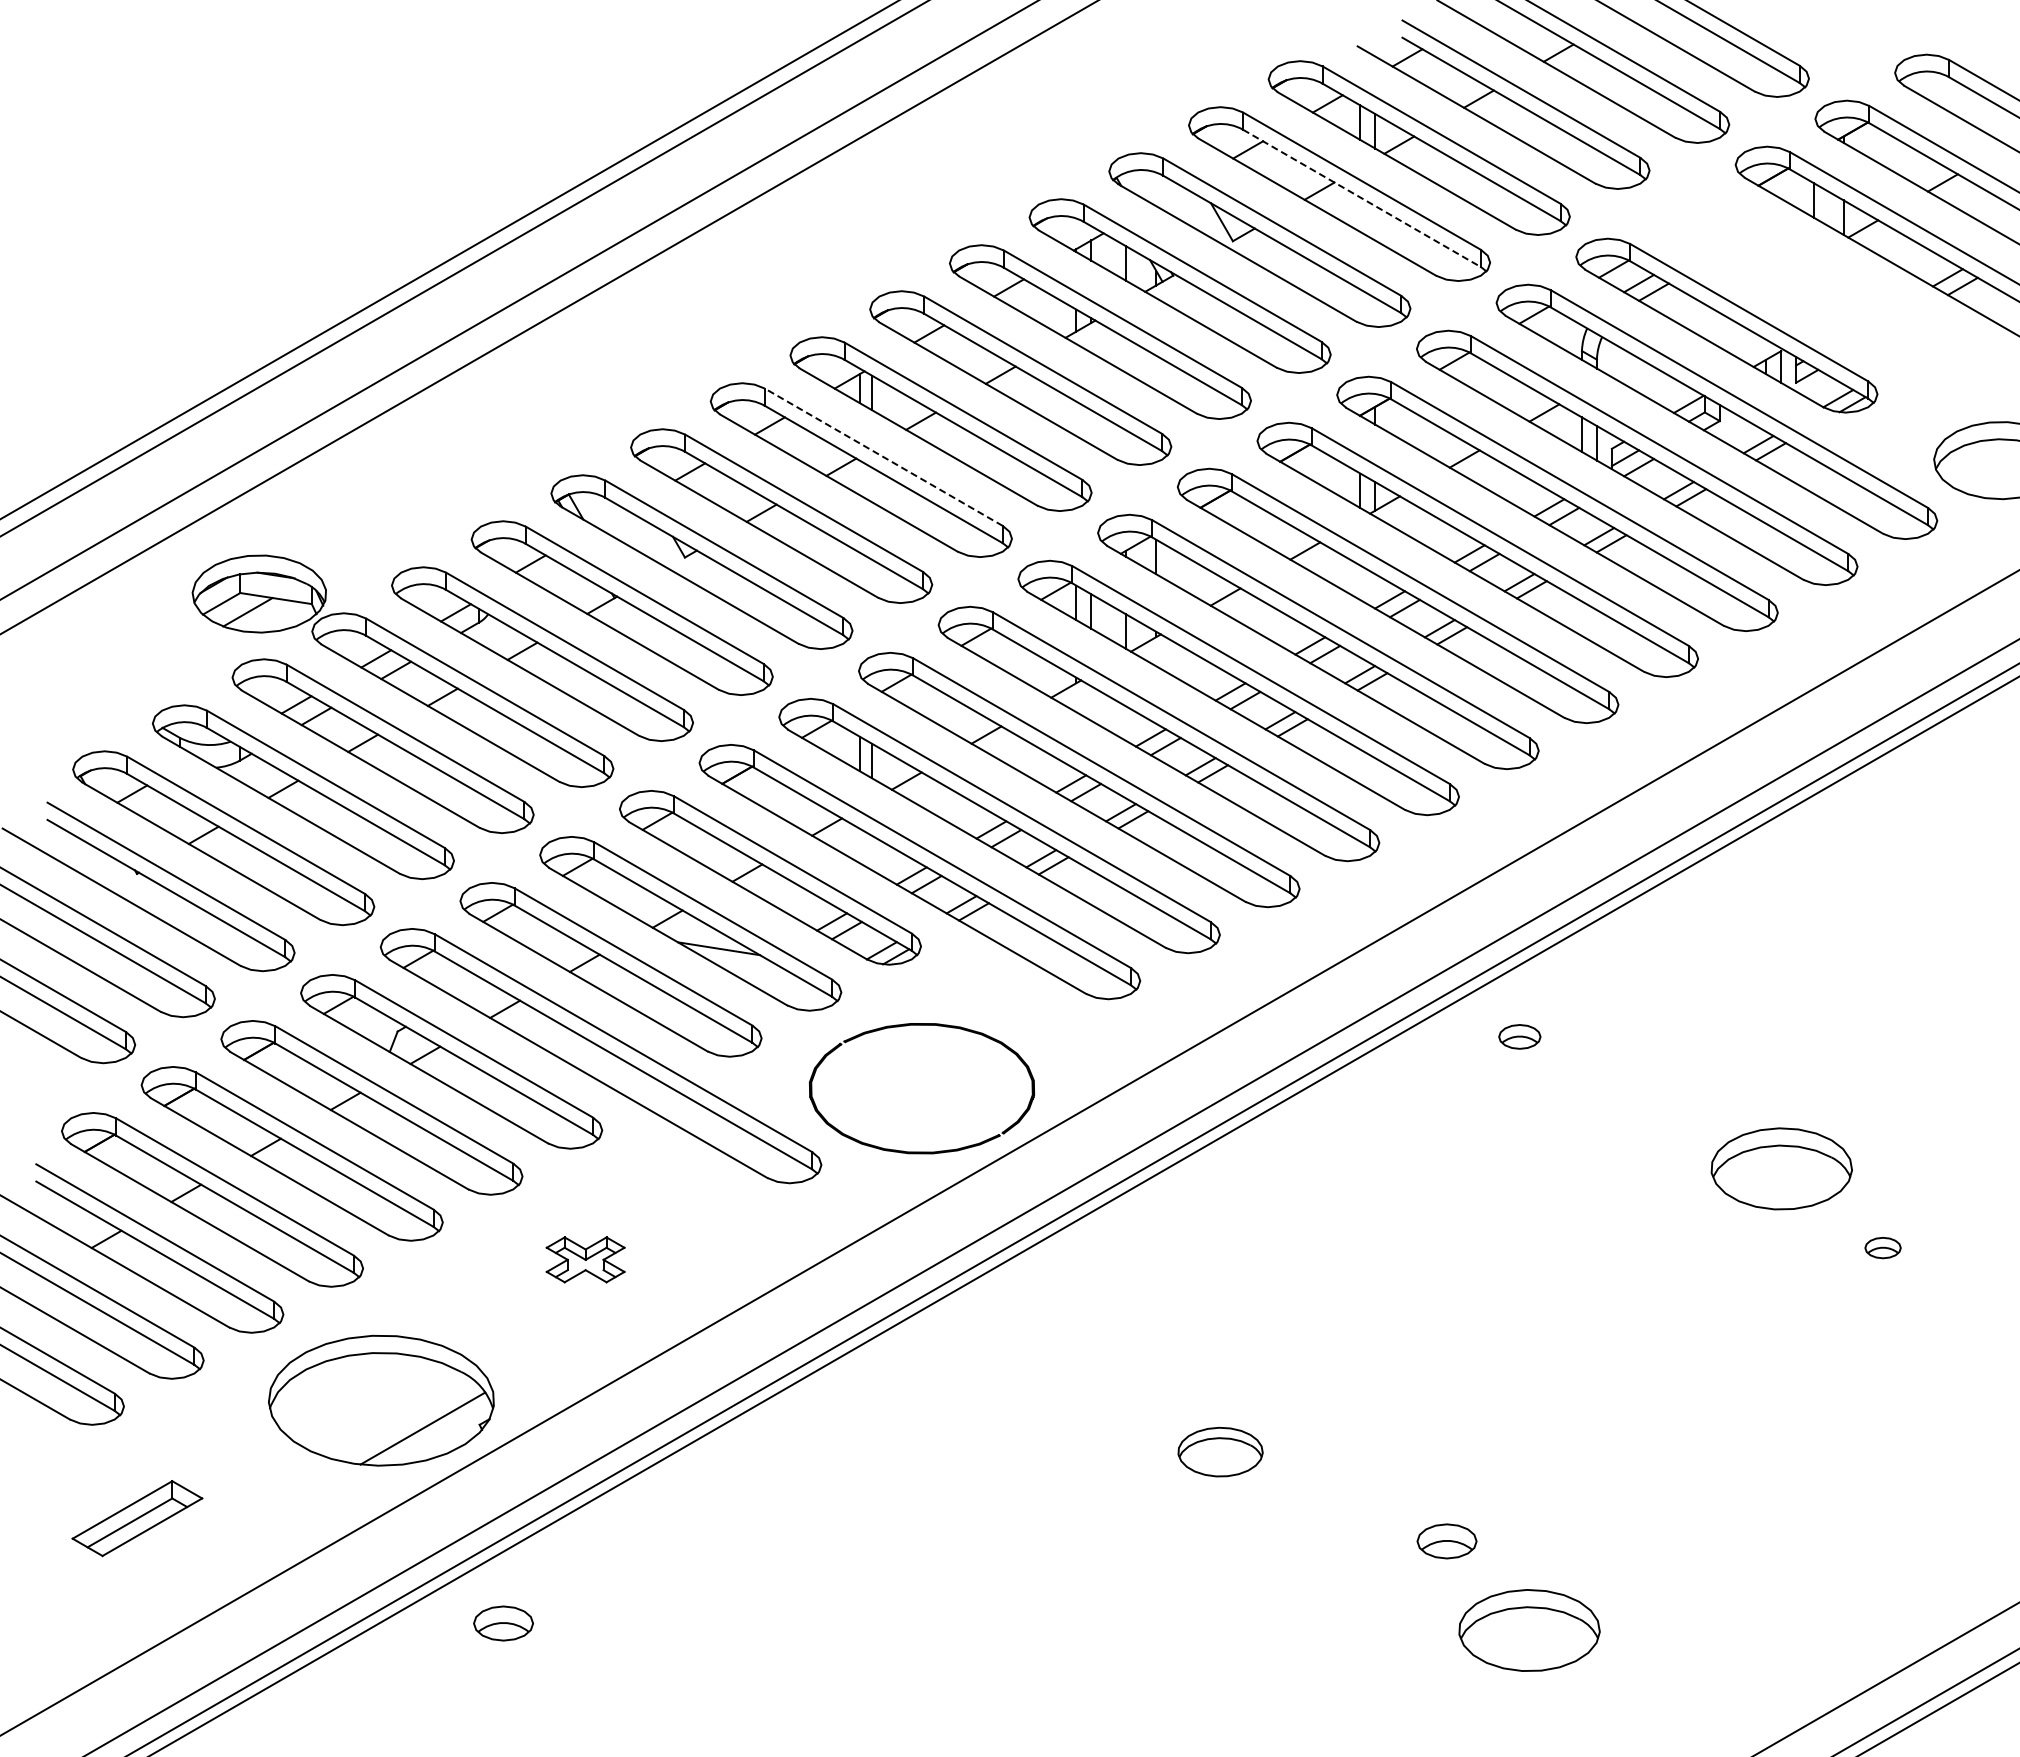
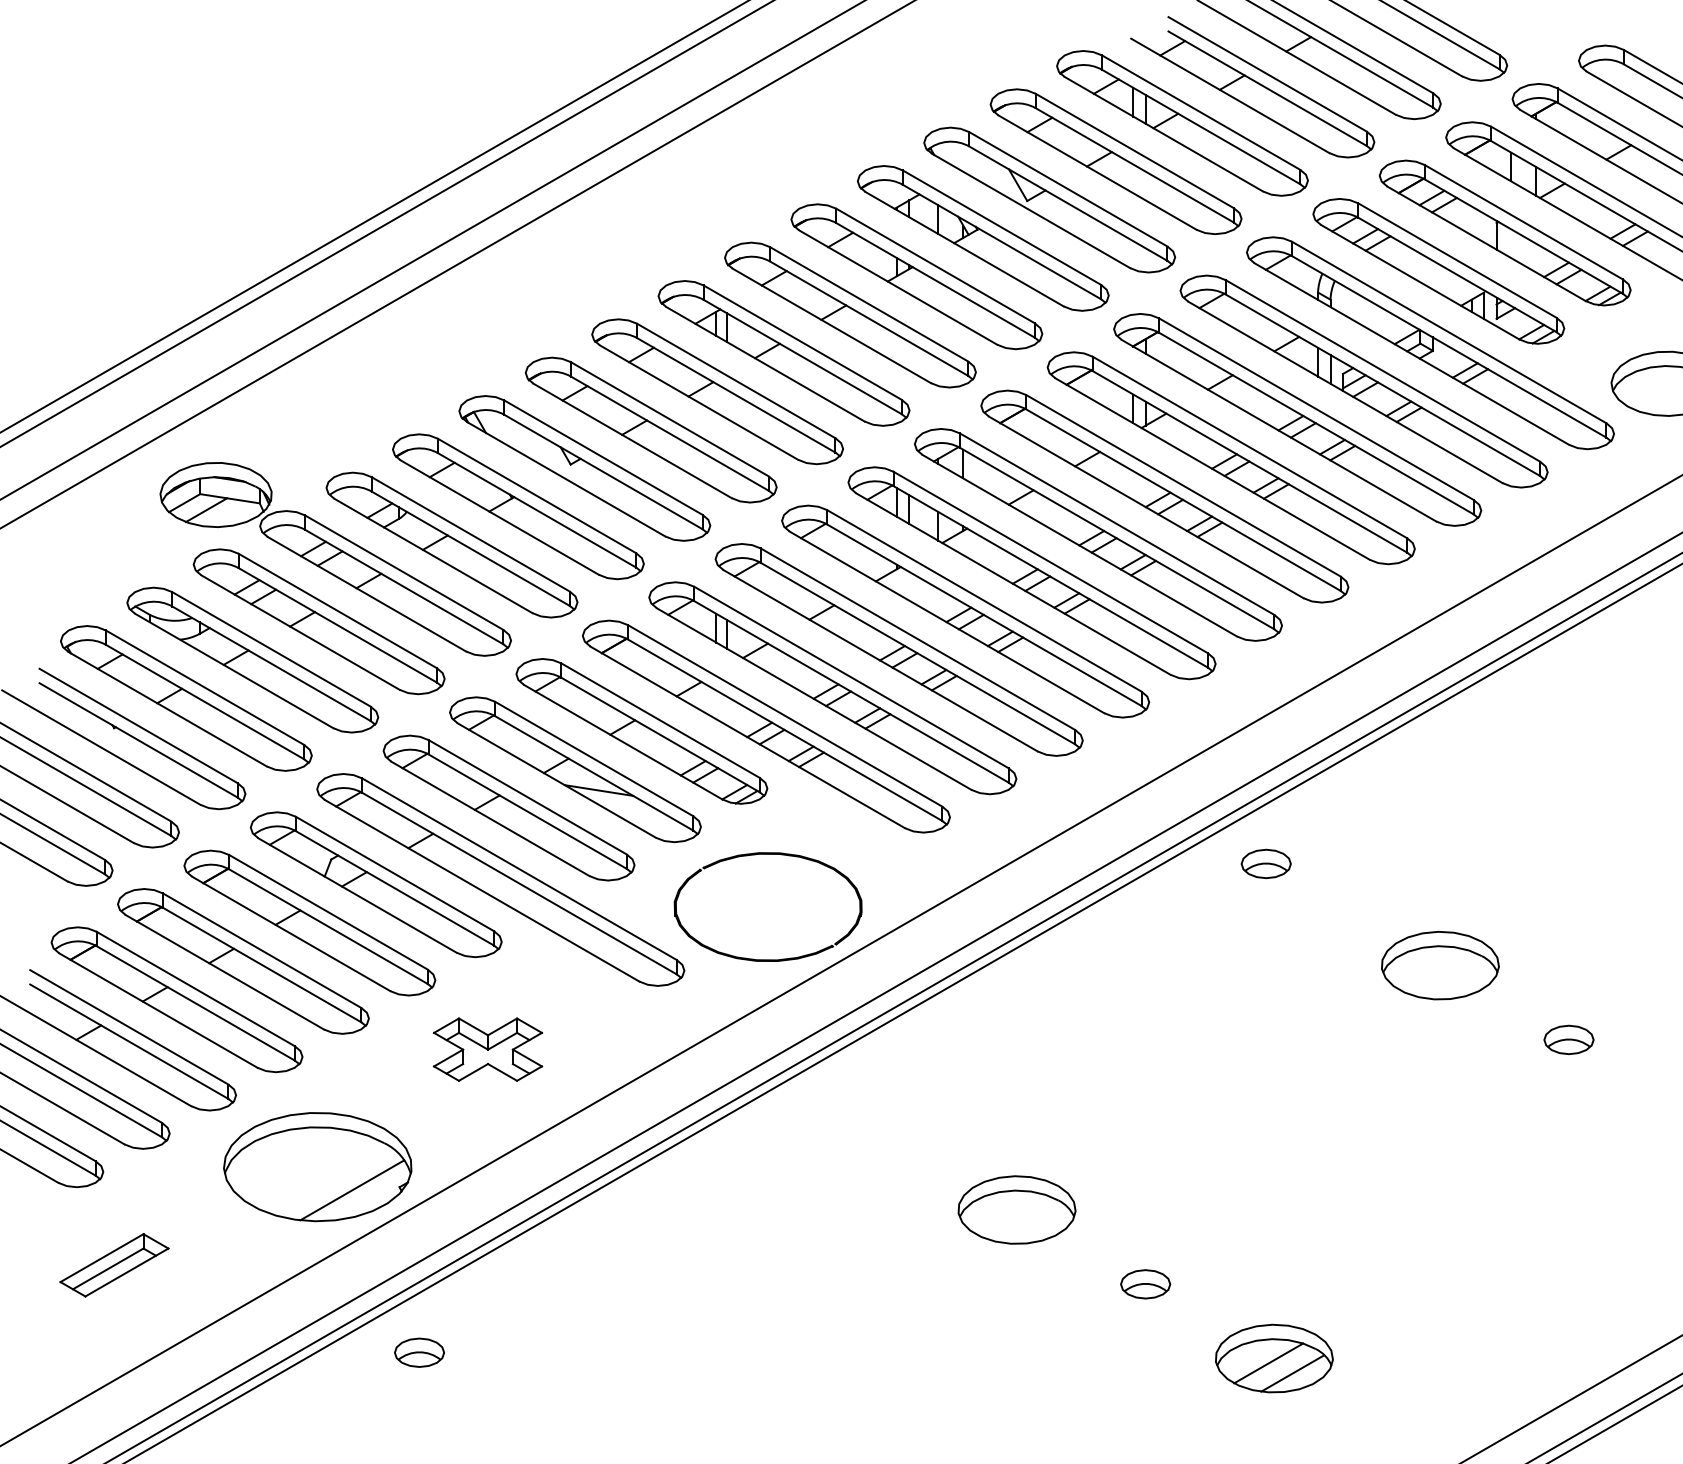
line: (1362, 198) -> (1135, 165), dashed -> solid
part: (1806, 279) -> (1505, 232), added
line: (883, 456) -> (736, 380), dashed -> solid
part: (1519, 1036) -> (1266, 863), size x1.43
part: (1781, 1168) -> (1440, 965), moved
part: (1882, 1247) -> (1568, 1039), size x1.67
part: (585, 1259) -> (487, 1049), size x1.67
part: (1220, 1451) -> (1016, 1209), size x1.67
part: (1446, 1541) -> (1145, 1284), moved
line: (1522, 1636) -> (1268, 1363), added
line: (1551, 1648) -> (1292, 1373), added

